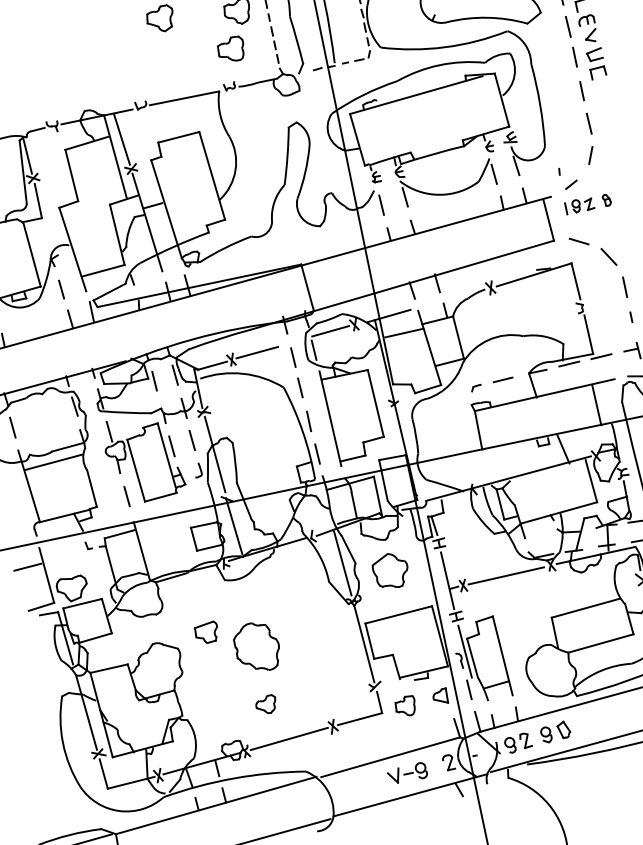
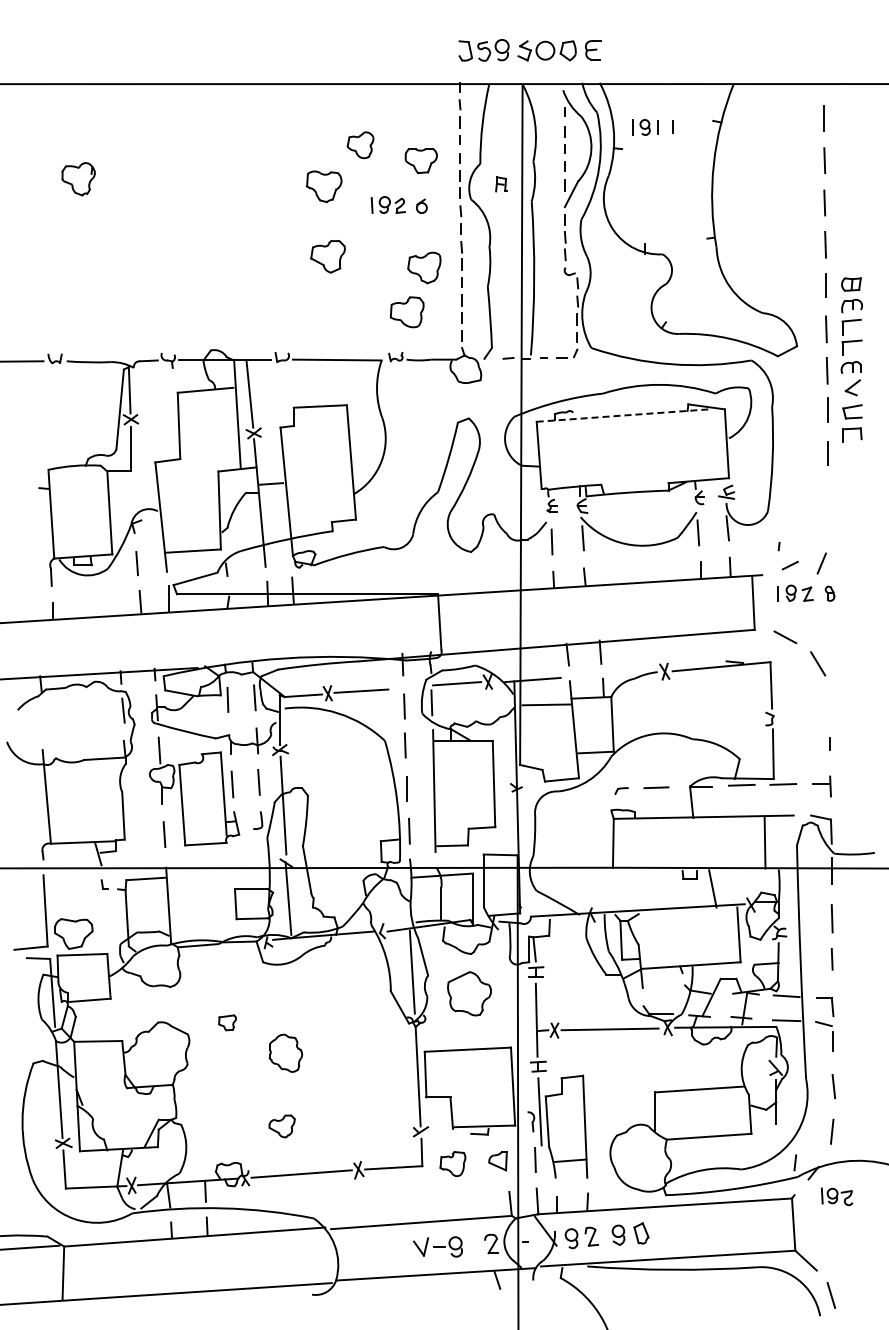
line: (416, 94) -> (623, 415), solid -> dashed
line: (588, 124) -> (827, 495), removed
line: (590, 155) -> (821, 563), moved
line: (625, 286) -> (830, 704), removed
line: (12, 427) -> (41, 720), removed
line: (53, 462) -> (82, 773), removed
line: (27, 566) -> (24, 895), removed
part: (206, 632) -> (227, 1022), size x0.6
part: (257, 647) -> (285, 1053), size x0.6

